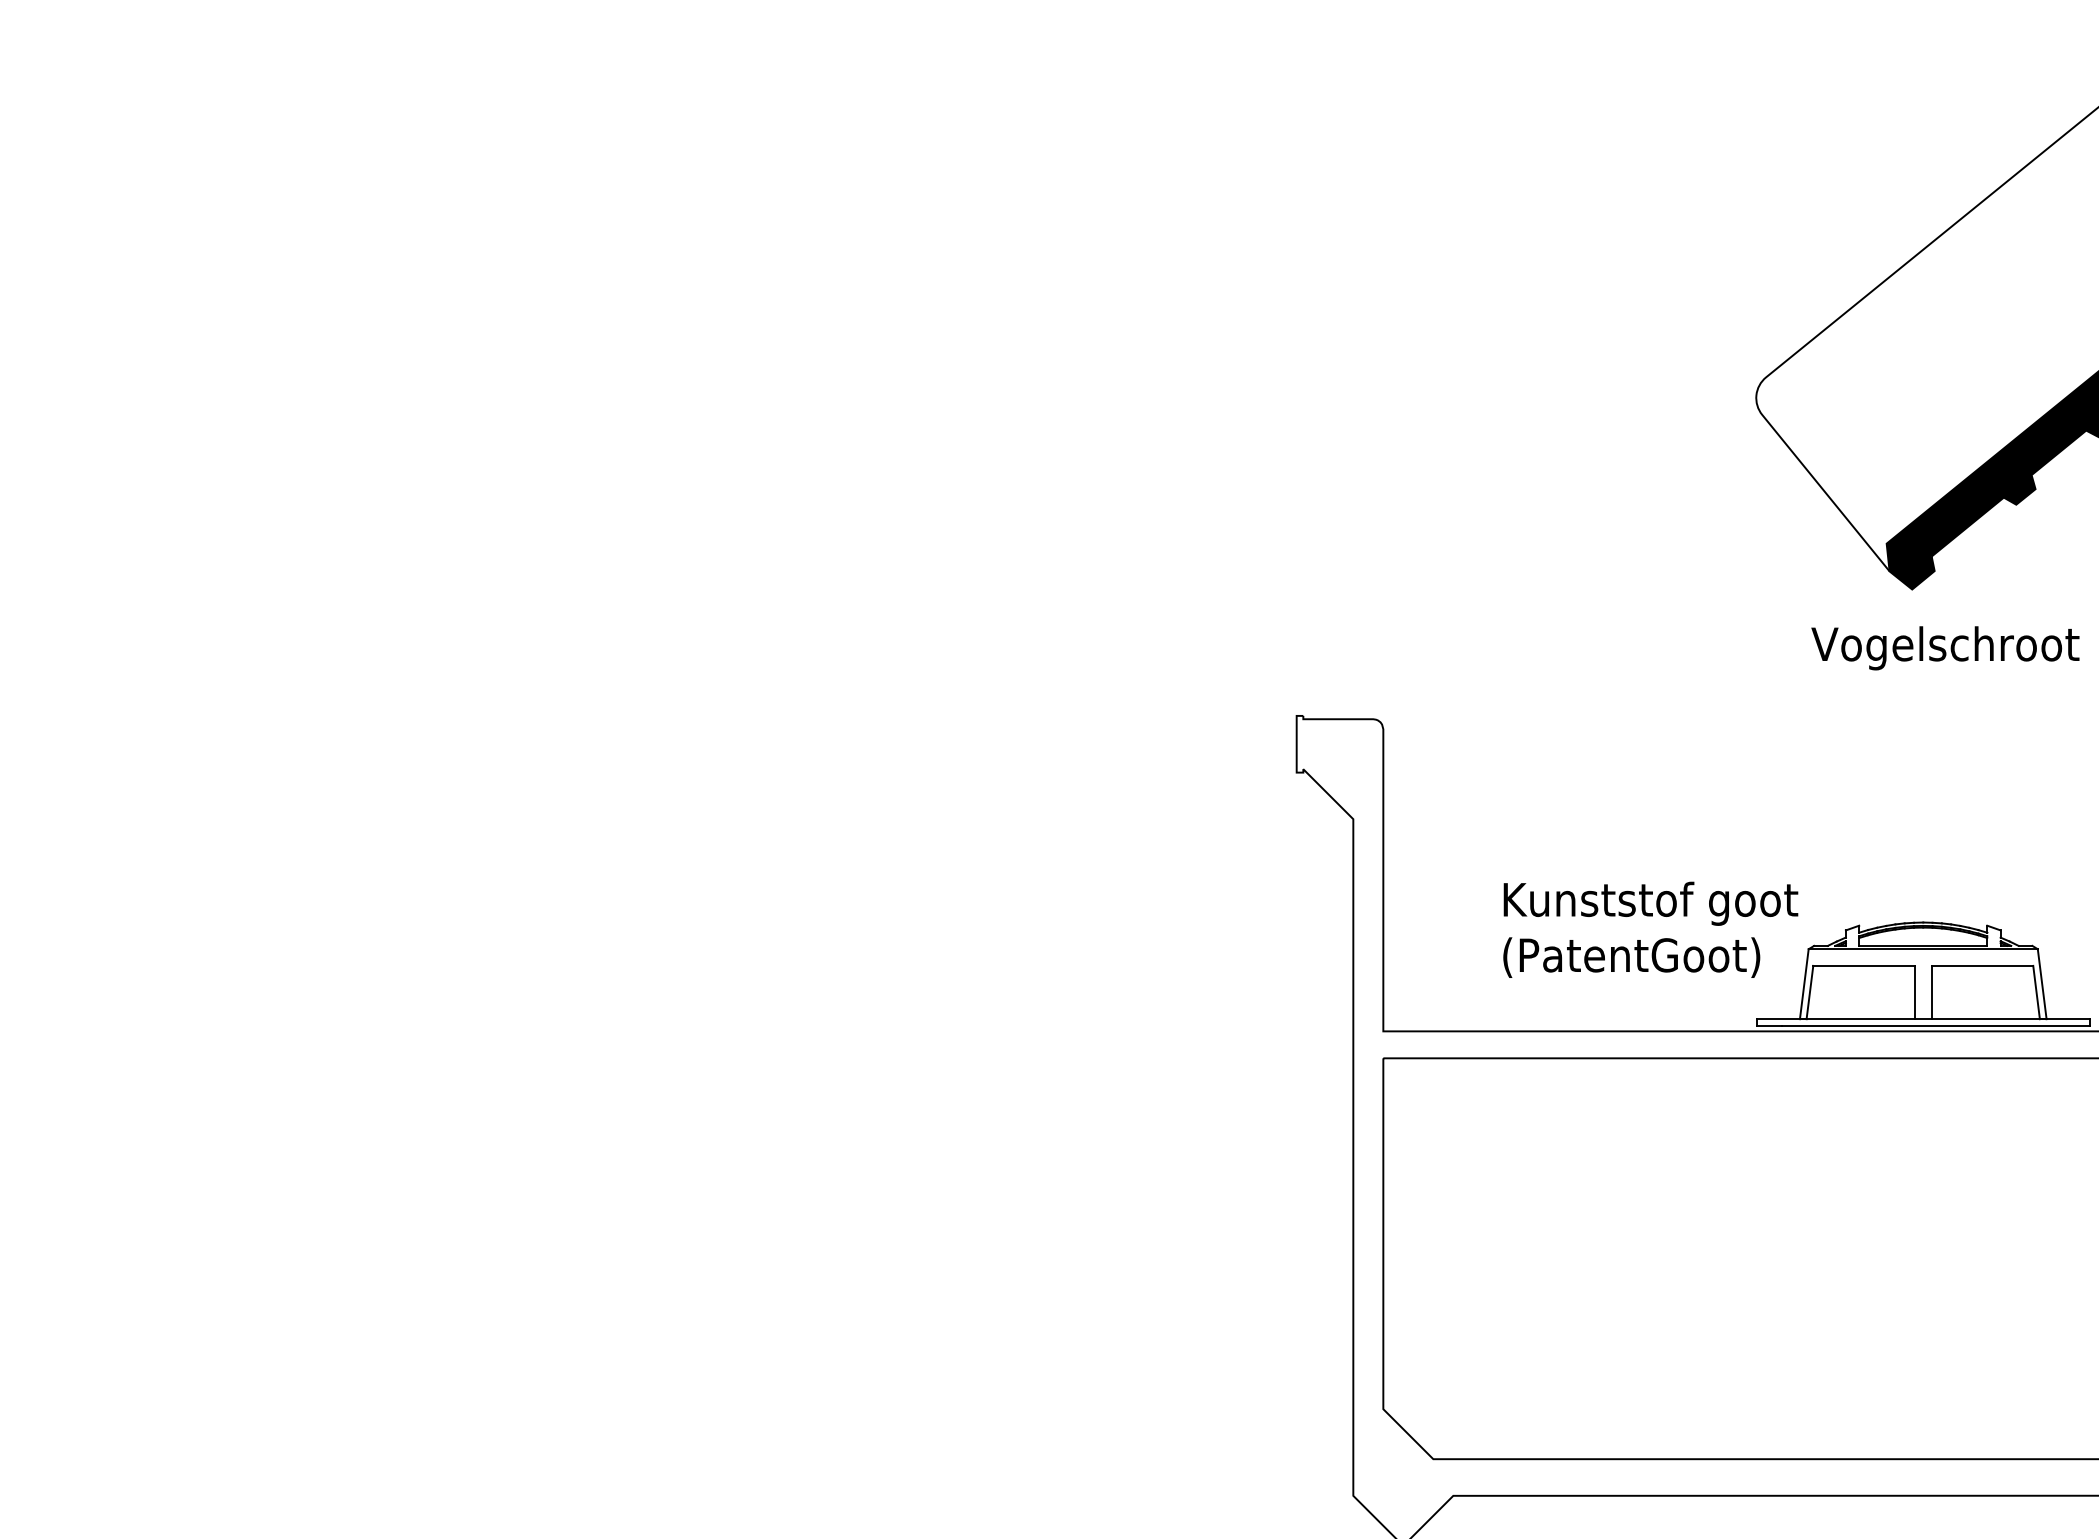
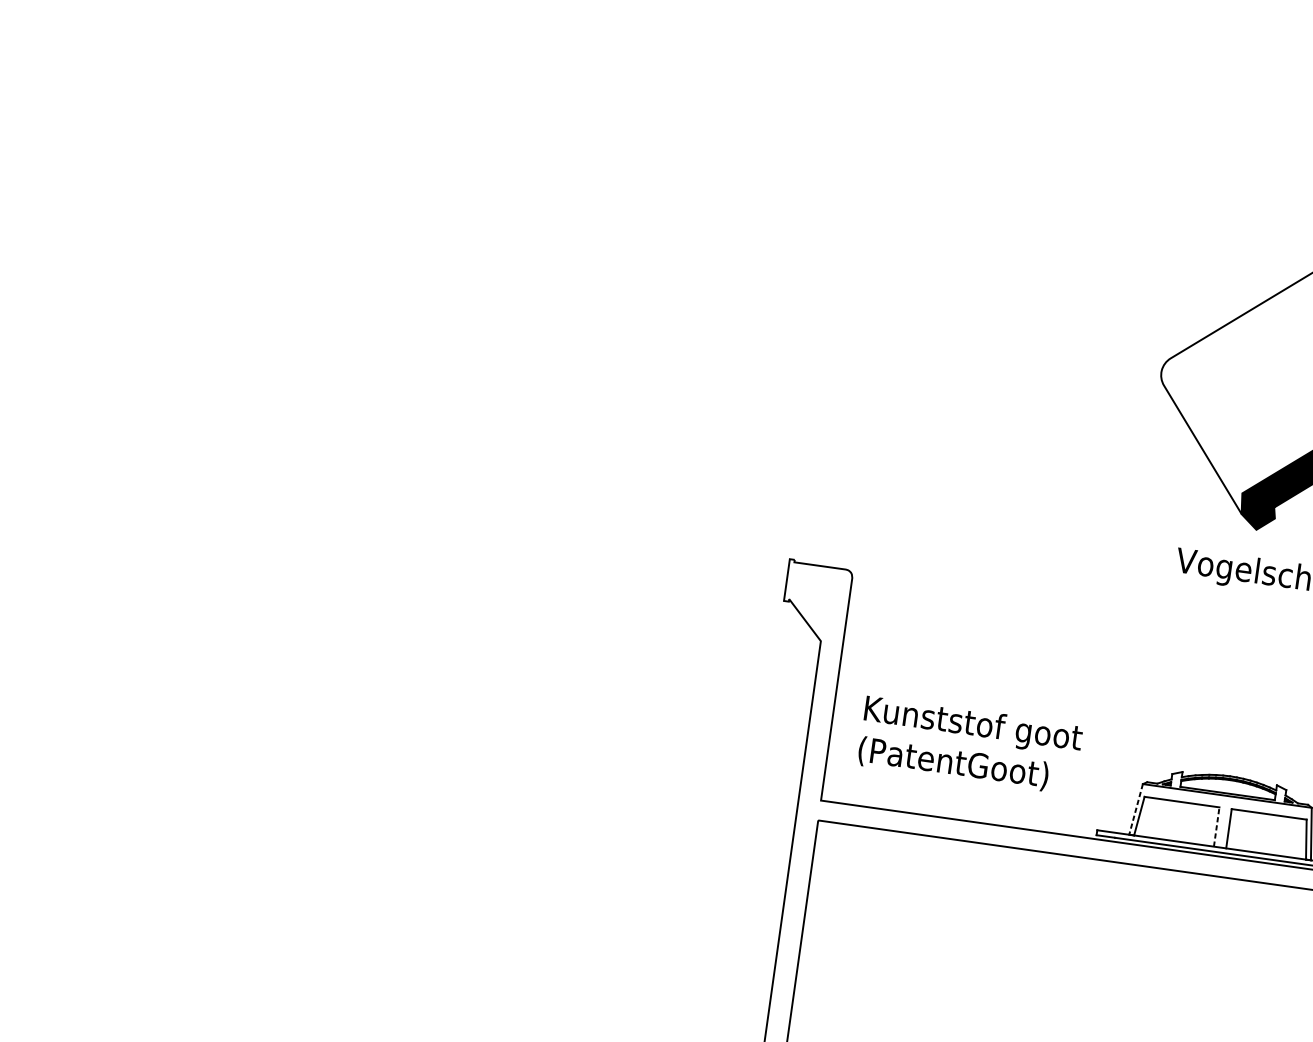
text: (1650, 929) -> (970, 745), moved
line: (1804, 984) -> (1136, 809), solid -> dashed
line: (1914, 992) -> (1216, 826), solid -> dashed

